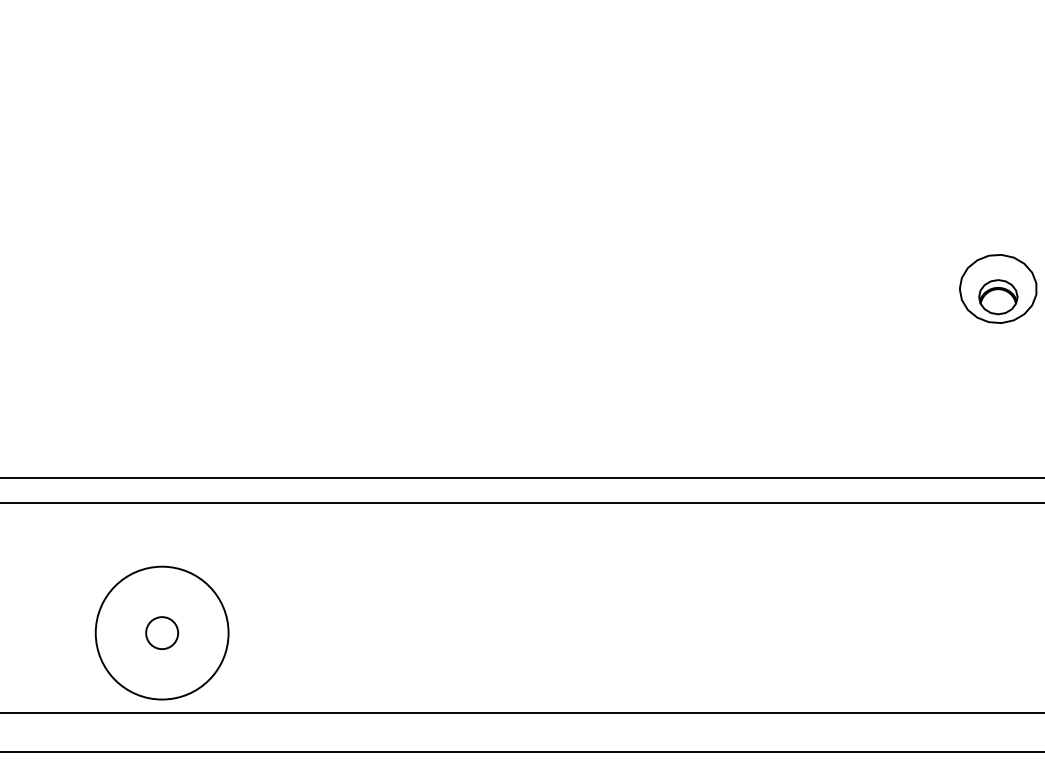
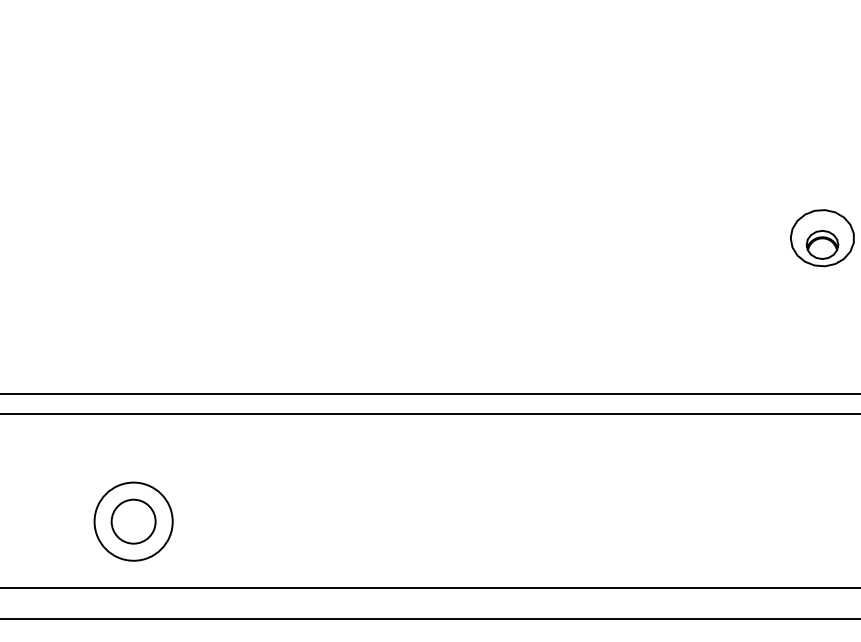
circle: (161, 632) -> (133, 521), size x0.71
circle: (161, 632) -> (133, 521), size x1.67

